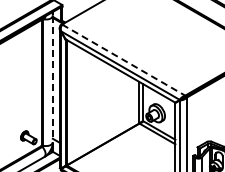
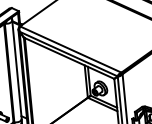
line: (124, 60) -> (71, 49), dashed -> solid
line: (52, 79) -> (16, 69), dashed -> solid

